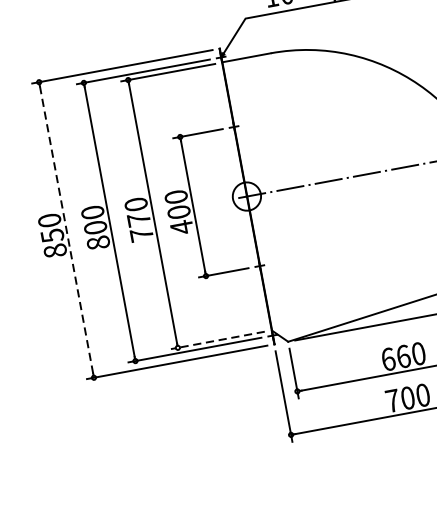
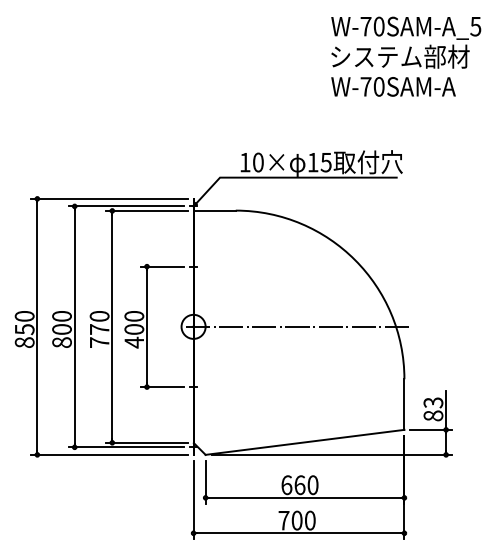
line: (66, 229) -> (37, 326), dashed -> solid
line: (217, 340) -> (146, 442), dashed -> solid

